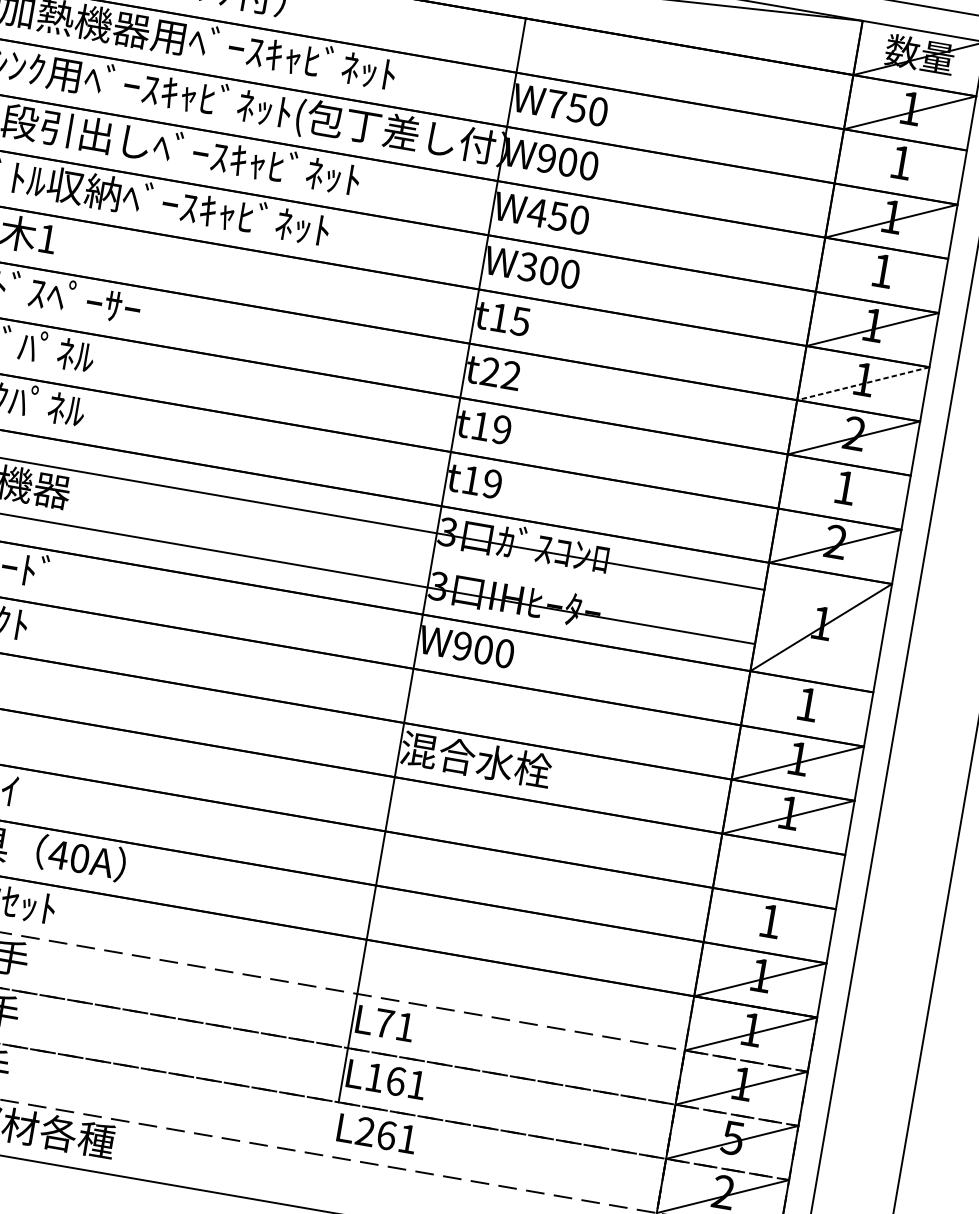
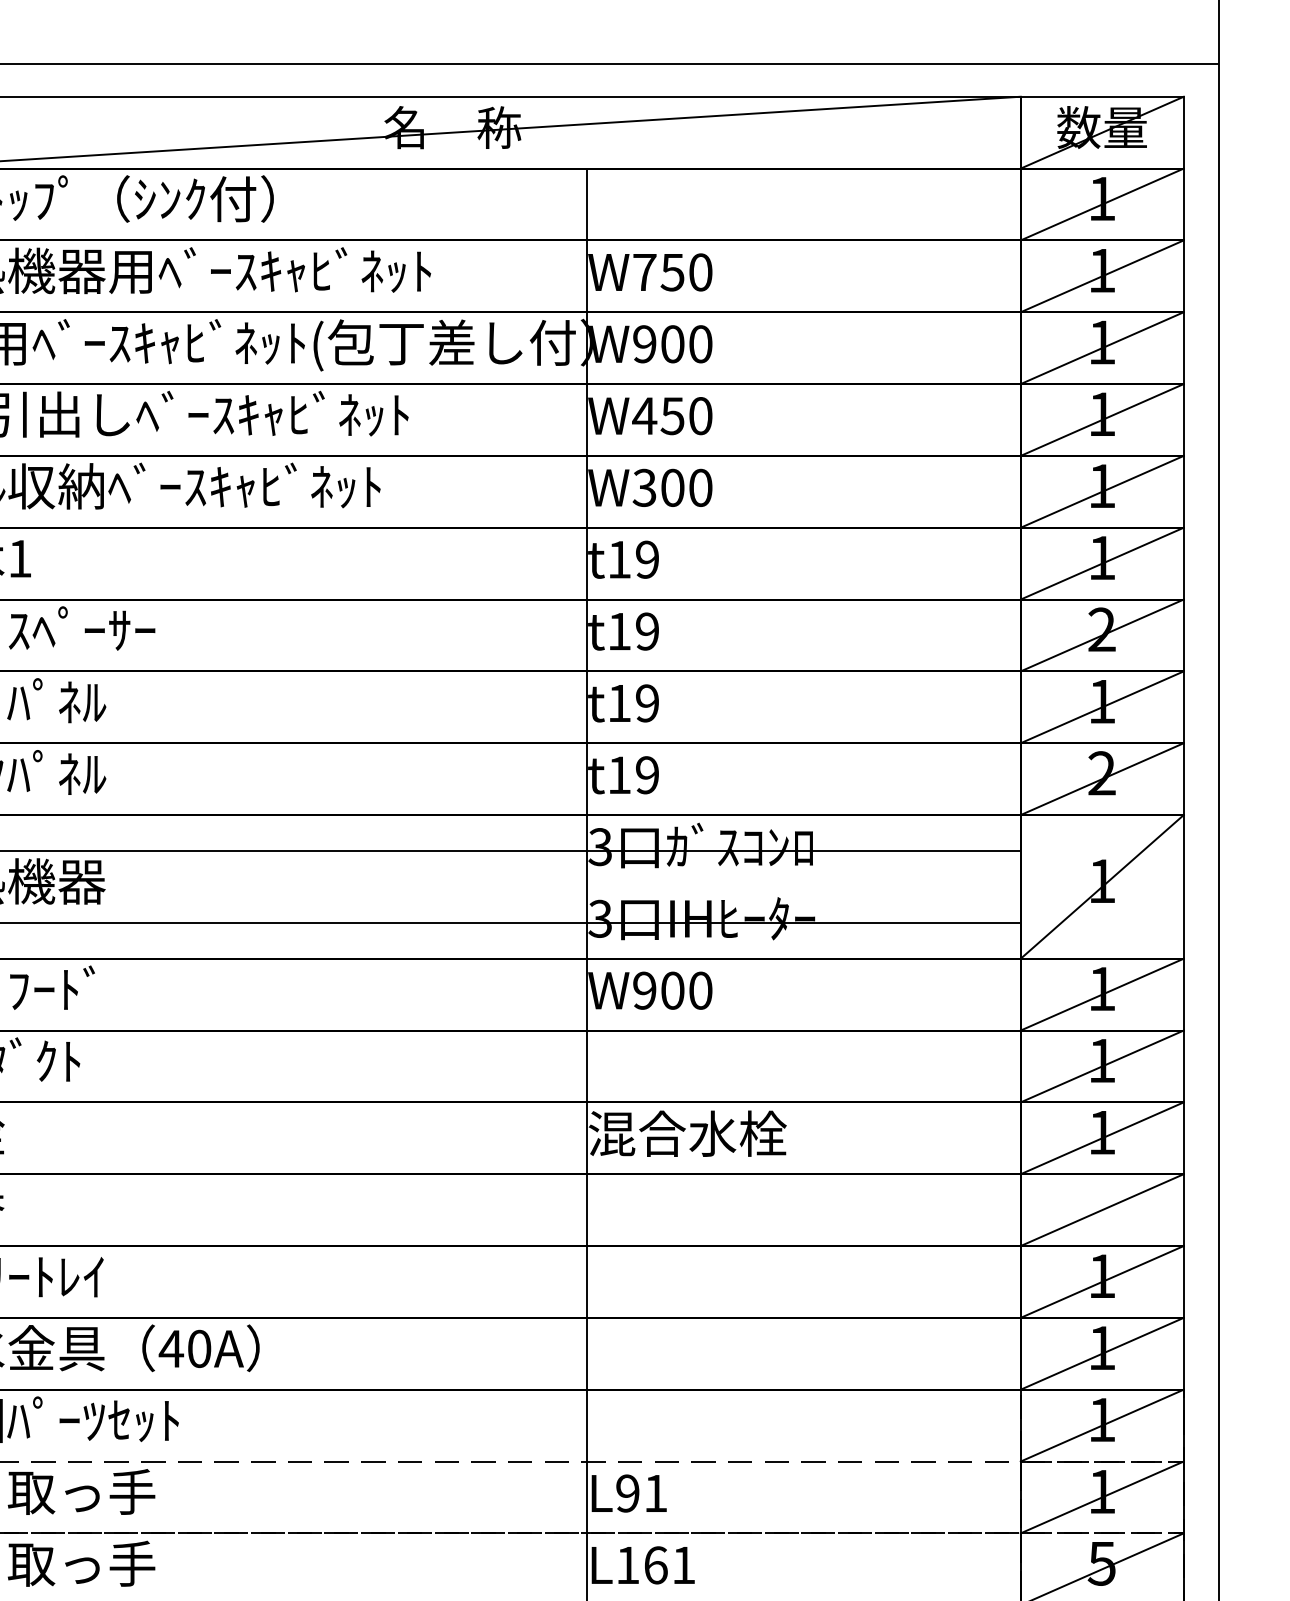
line: (900, 167) -> (1101, 276), added
line: (881, 274) -> (1101, 419), added
text: (520, 321) -> (646, 559), t15 -> t19
text: (500, 373) -> (633, 631), t22 -> t19
line: (862, 383) -> (1101, 563), dashed -> solid
line: (844, 492) -> (1101, 707), added
line: (806, 708) -> (1101, 994), added
line: (778, 871) -> (1101, 1210), added
line: (769, 925) -> (1101, 1281), added
text: (383, 1023) -> (627, 1493), L71 -> L91

